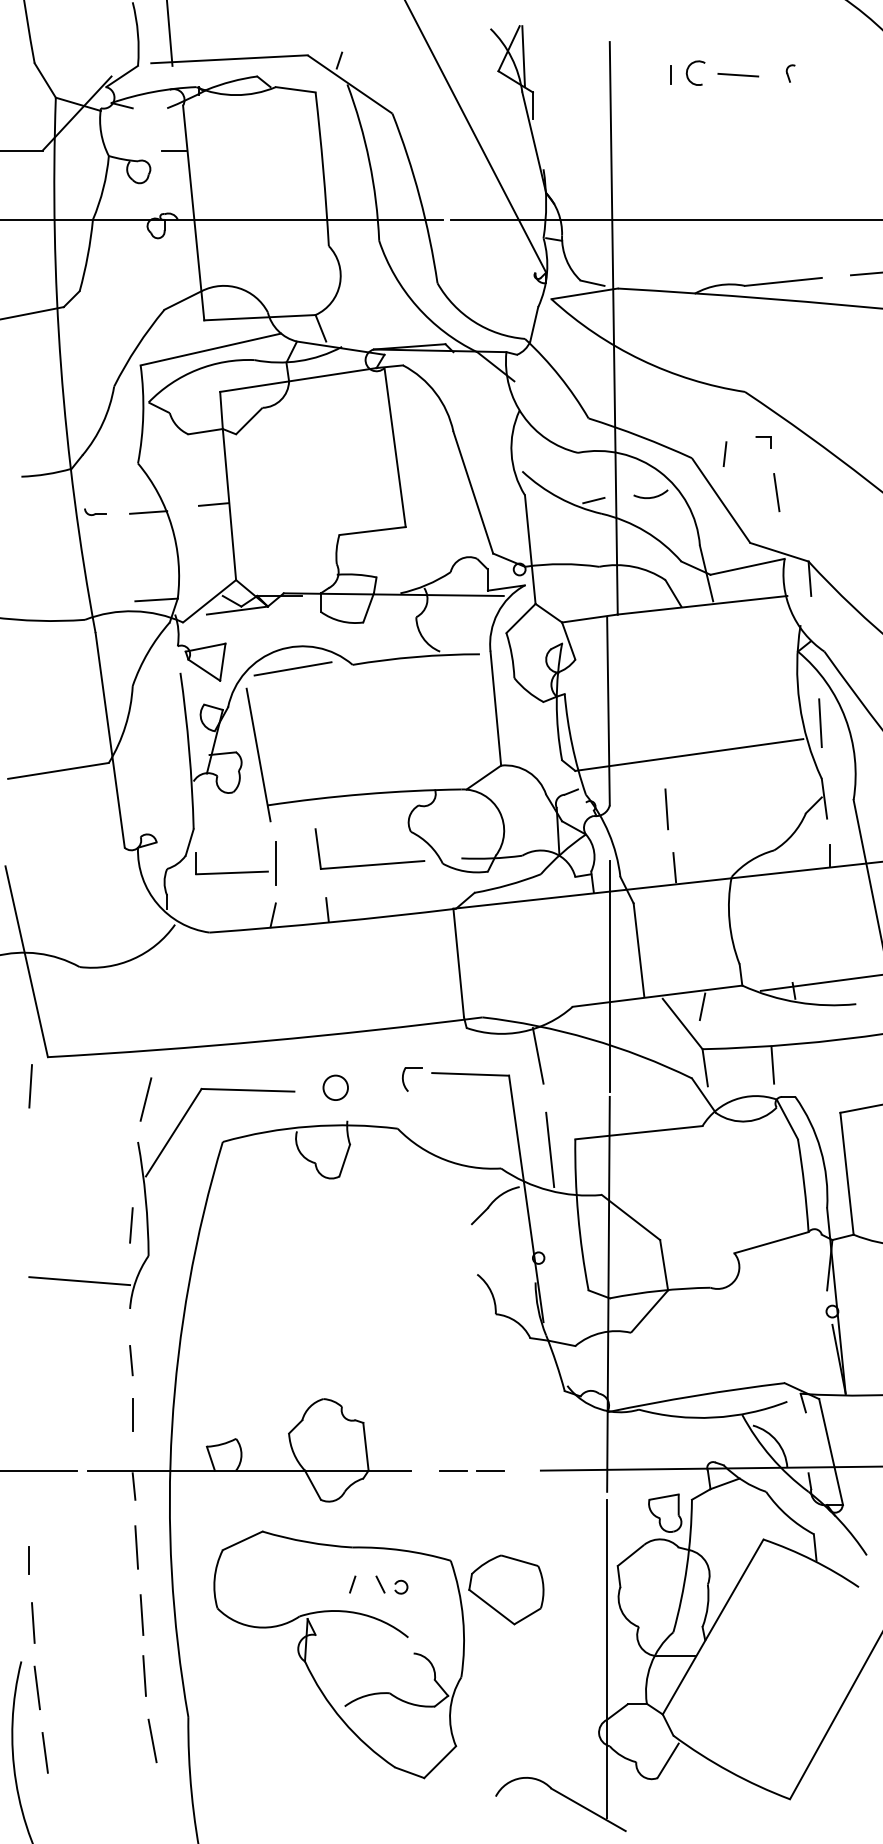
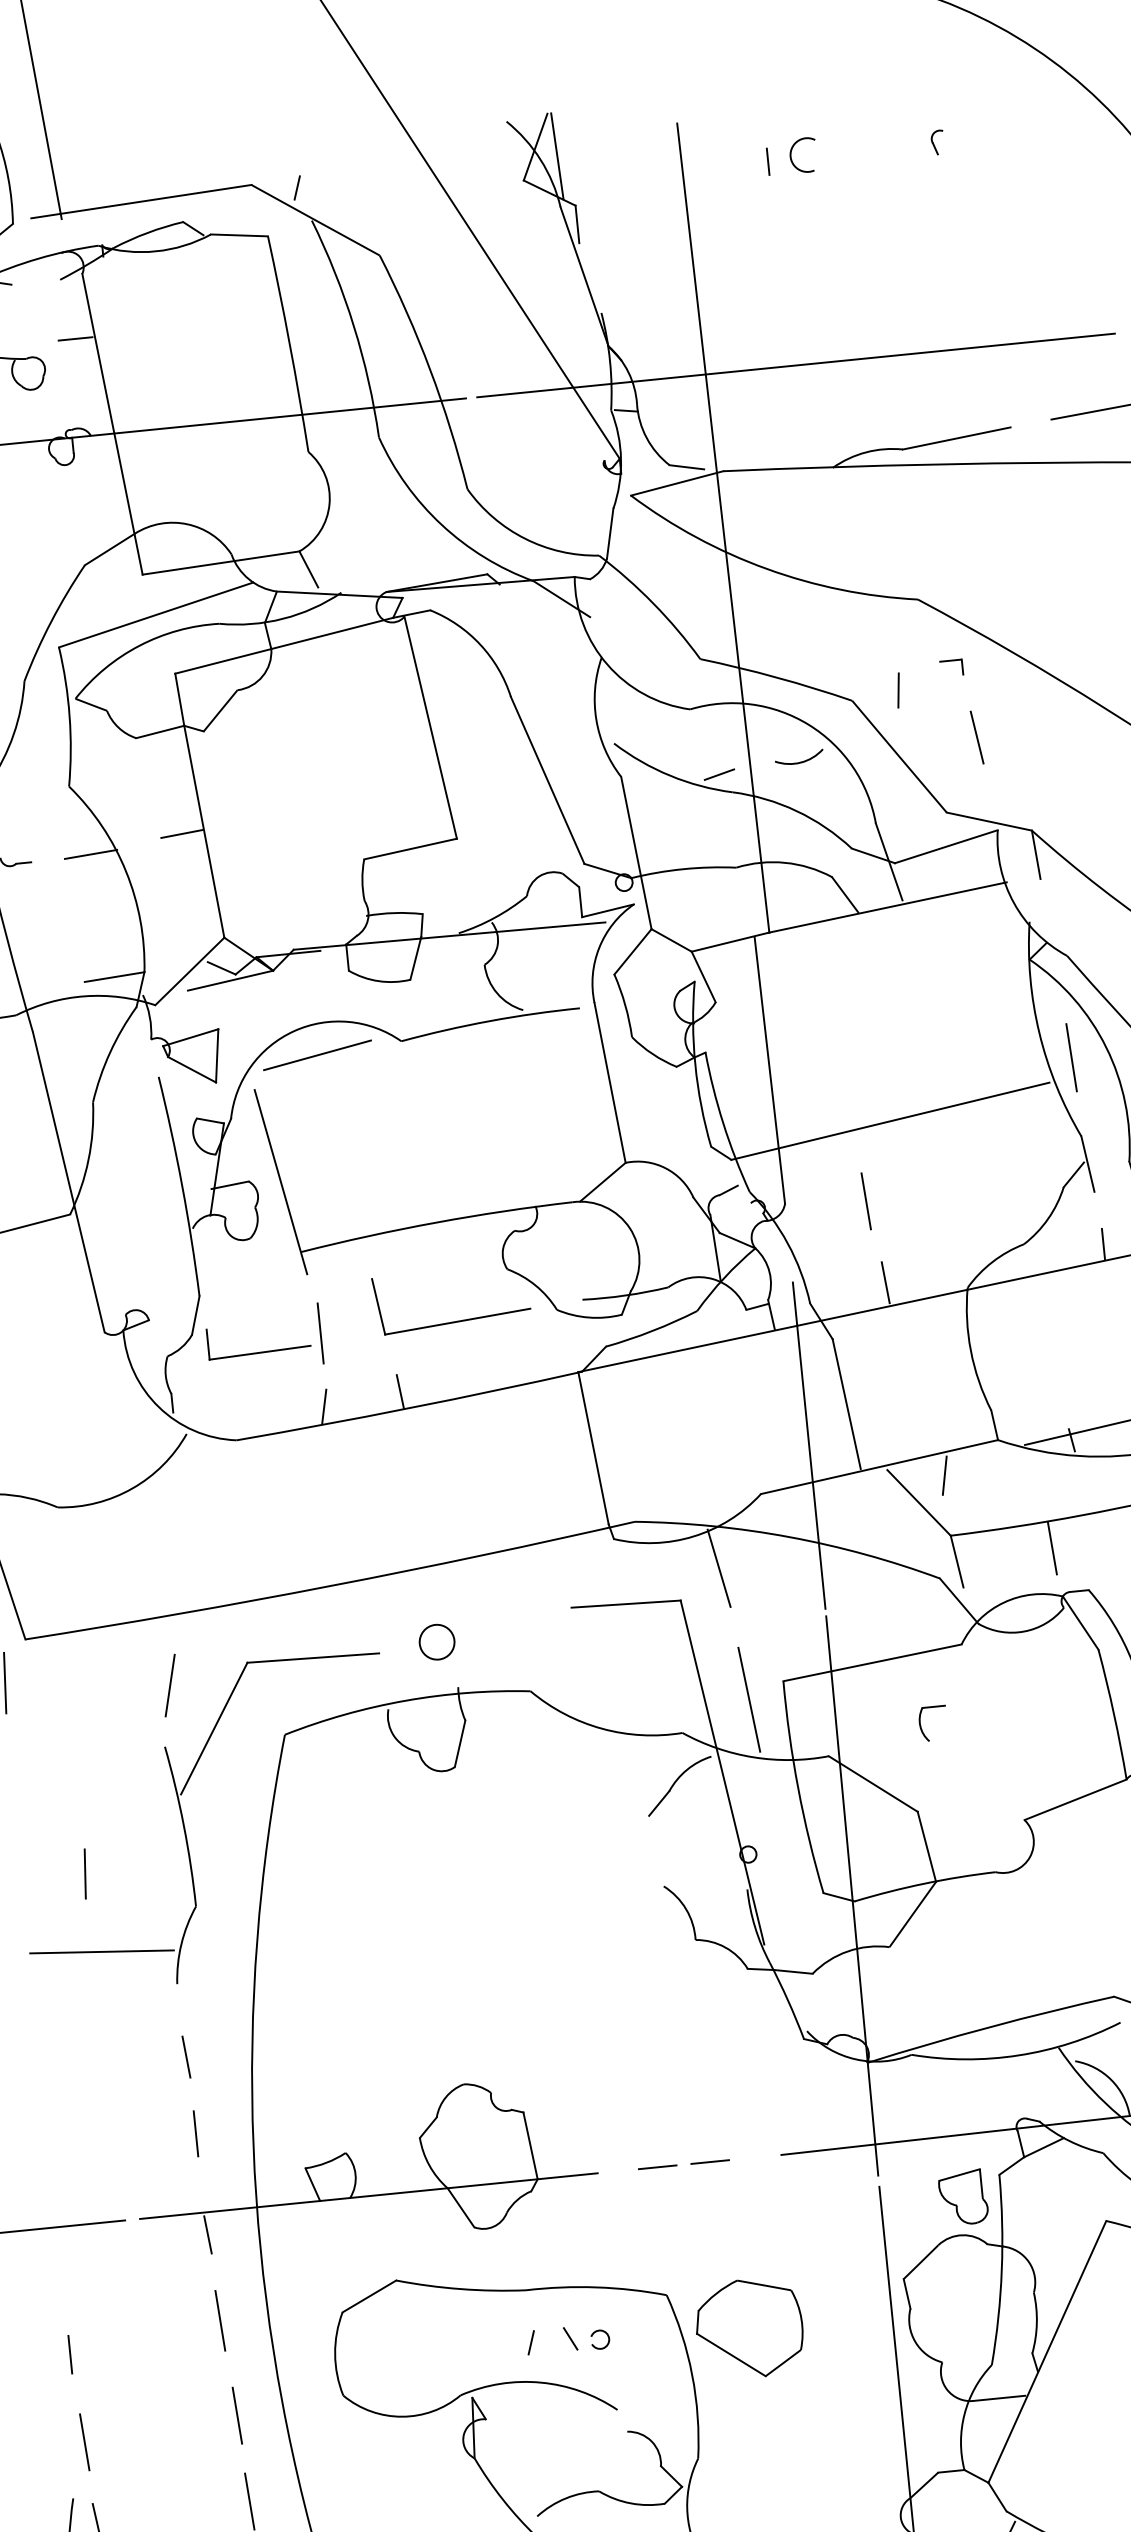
line: (738, 75) -> (864, 152), removed
part: (404, 1081) -> (922, 1727), moved
line: (131, 1225) -> (85, 1874), moved

